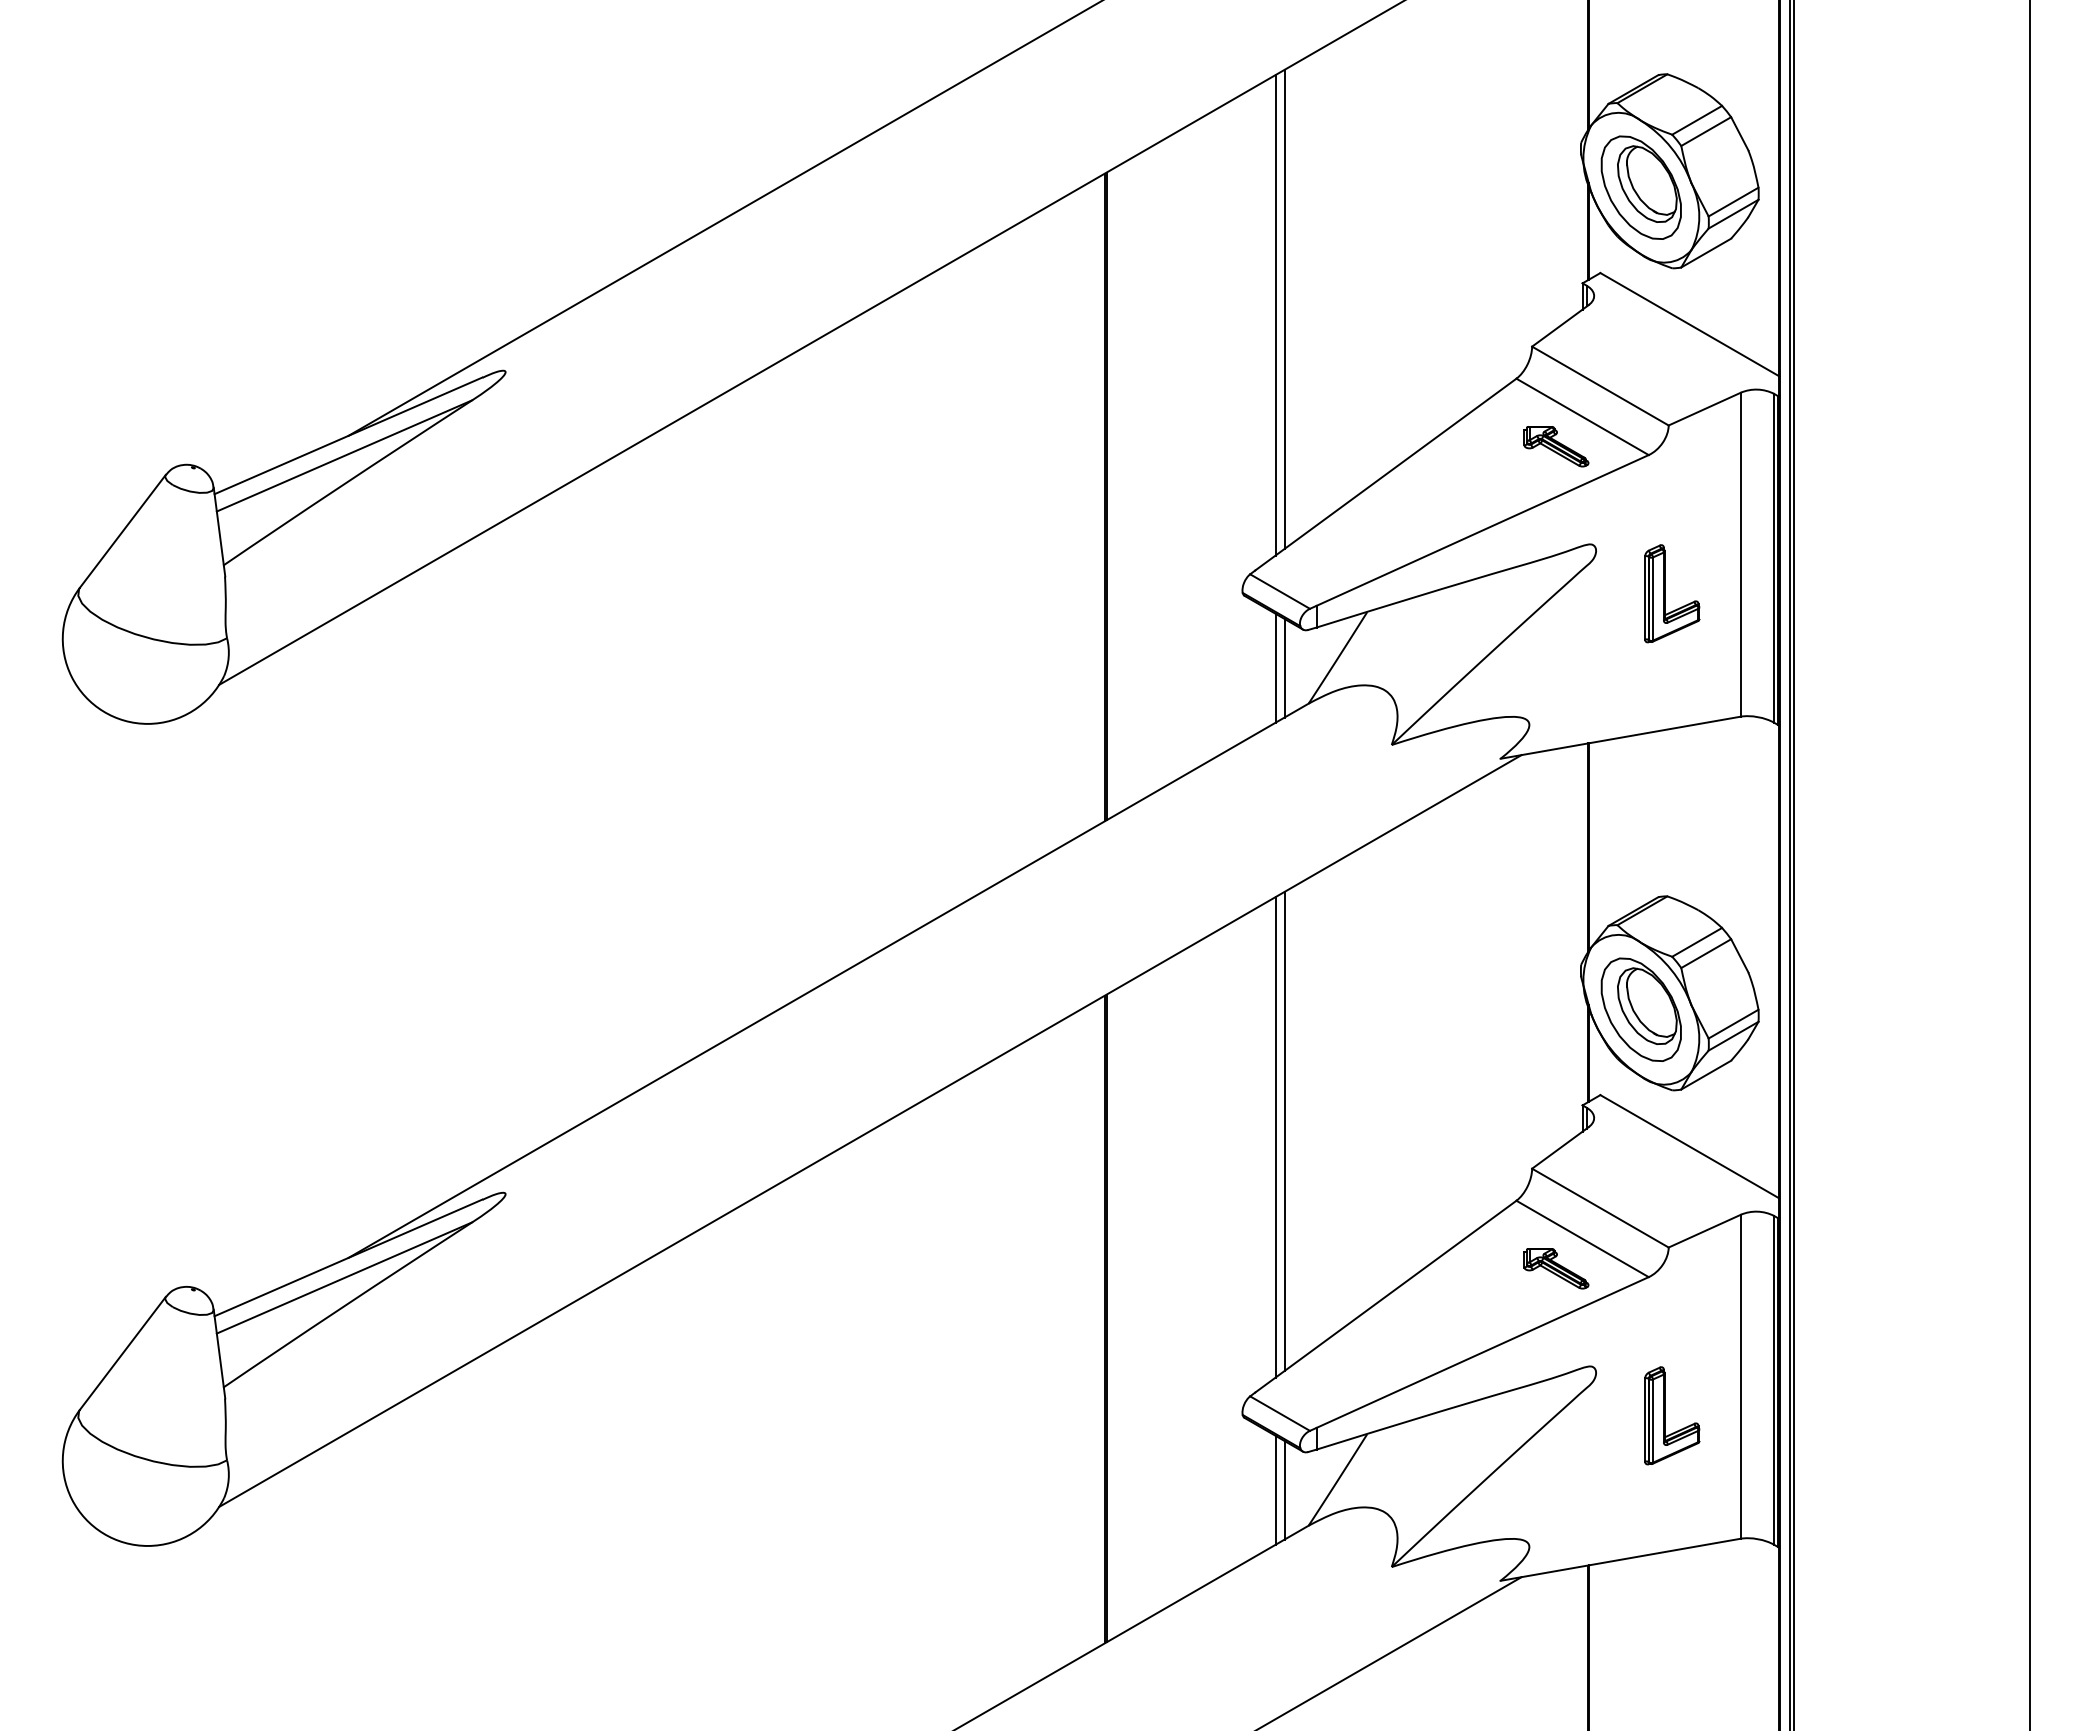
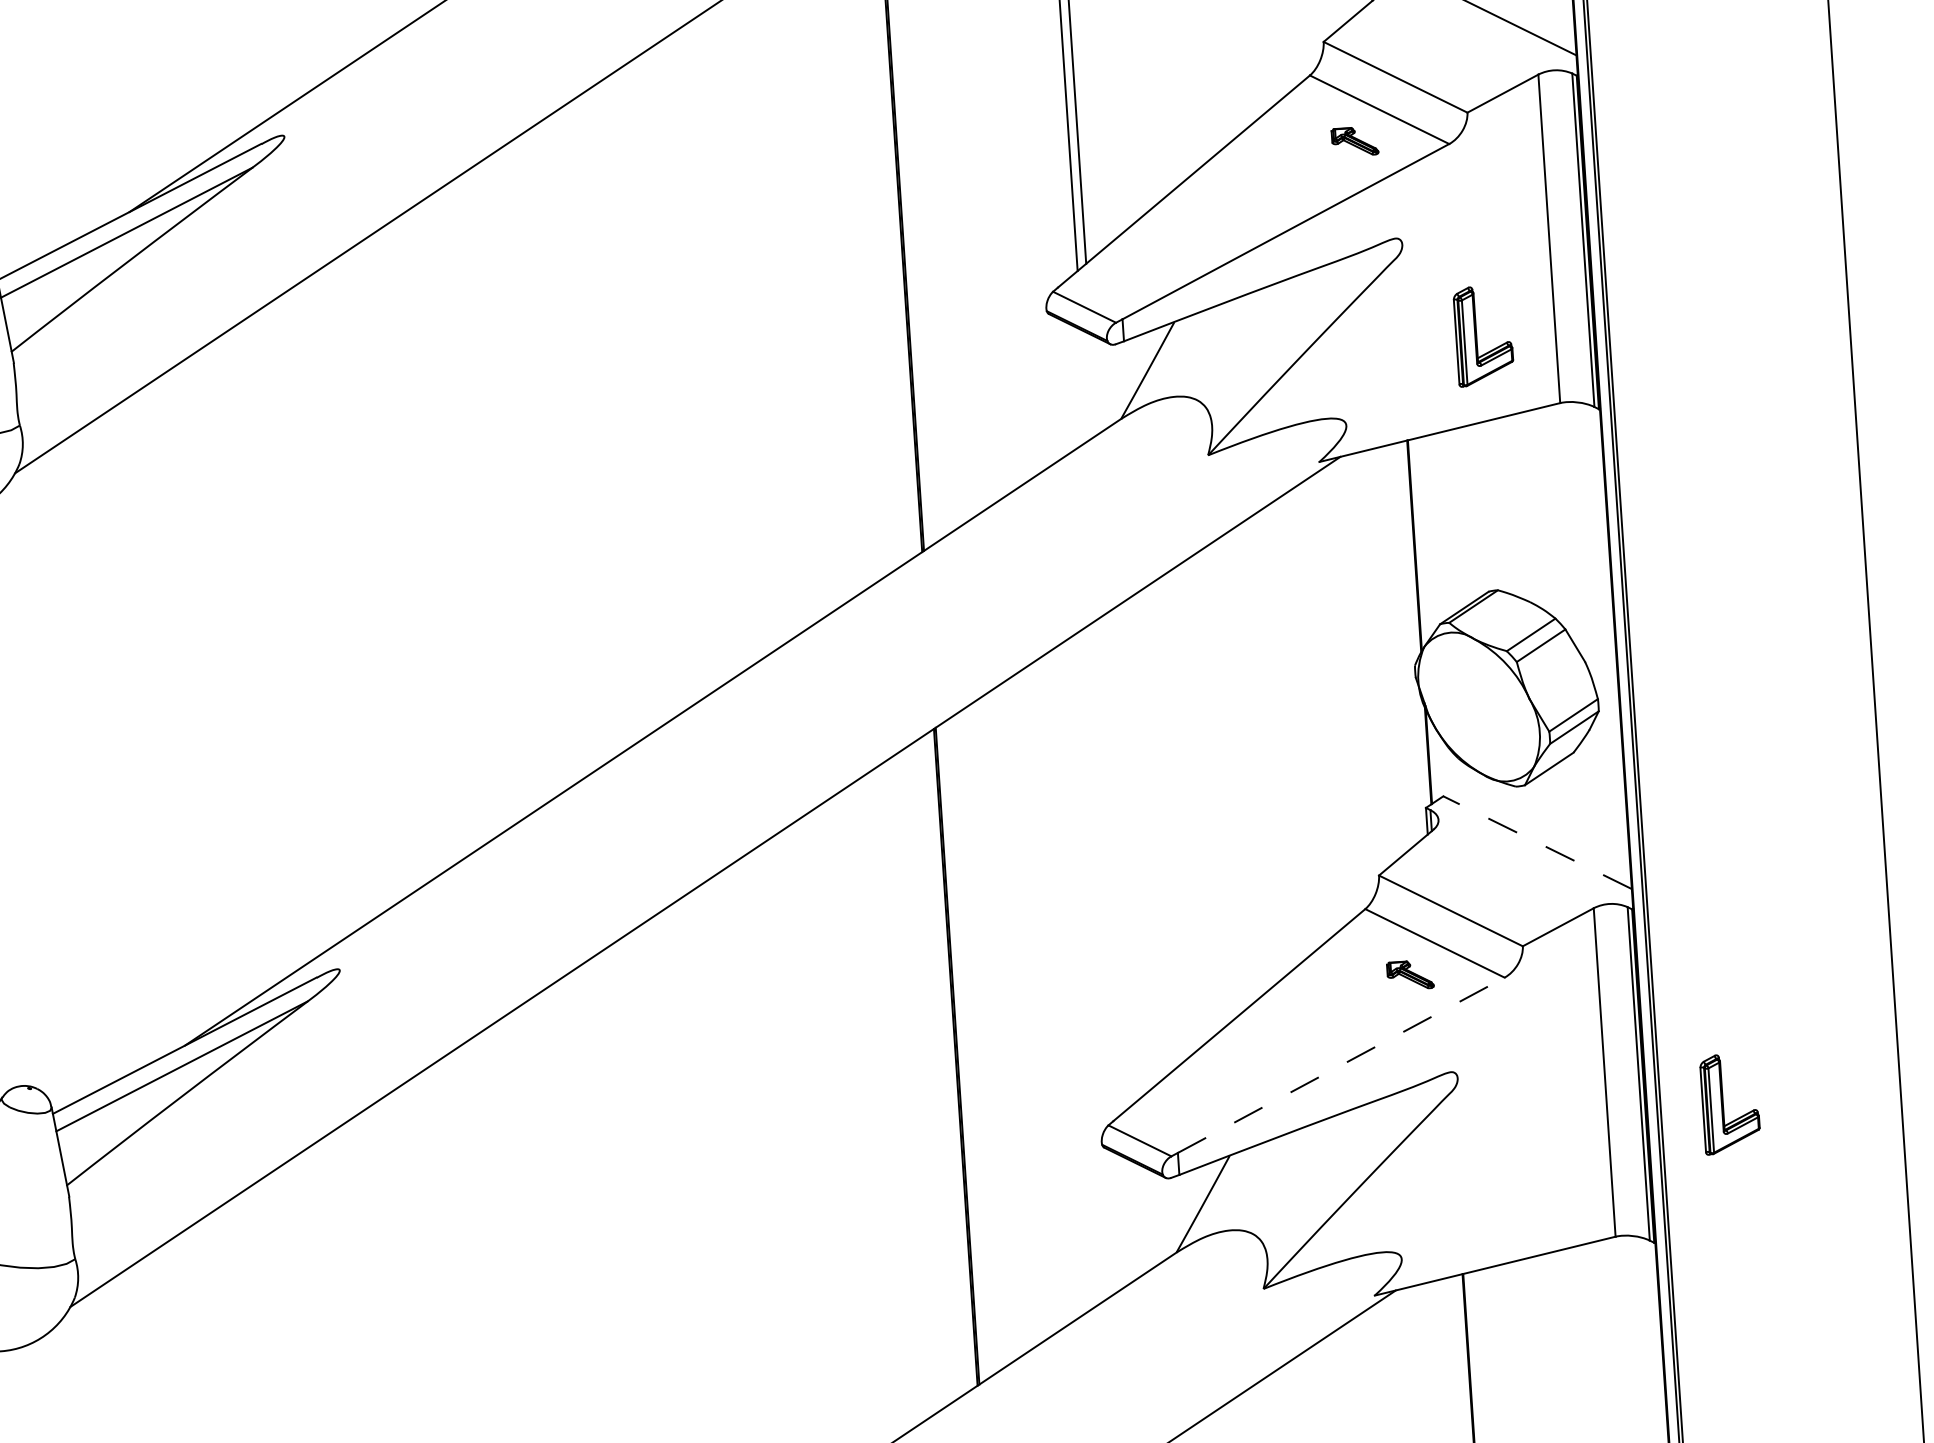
part: (1556, 446) -> (1355, 141), size x0.7
part: (1665, 593) -> (1477, 336), moved
line: (1275, 667) -> (1085, 384), removed
line: (1284, 667) -> (1094, 383), removed
part: (1640, 1009) -> (1478, 706), removed
line: (1284, 1131) -> (1125, 854), removed
line: (1275, 1137) -> (1116, 861), removed
line: (1689, 1146) -> (1537, 842), solid -> dashed
part: (1556, 1268) -> (1410, 975), size x0.7
line: (1483, 1352) -> (1342, 1065), solid -> dashed
part: (1665, 1415) -> (1723, 1104), moved
line: (1275, 1489) -> (1140, 1218), removed
line: (1284, 1489) -> (1149, 1217), removed

